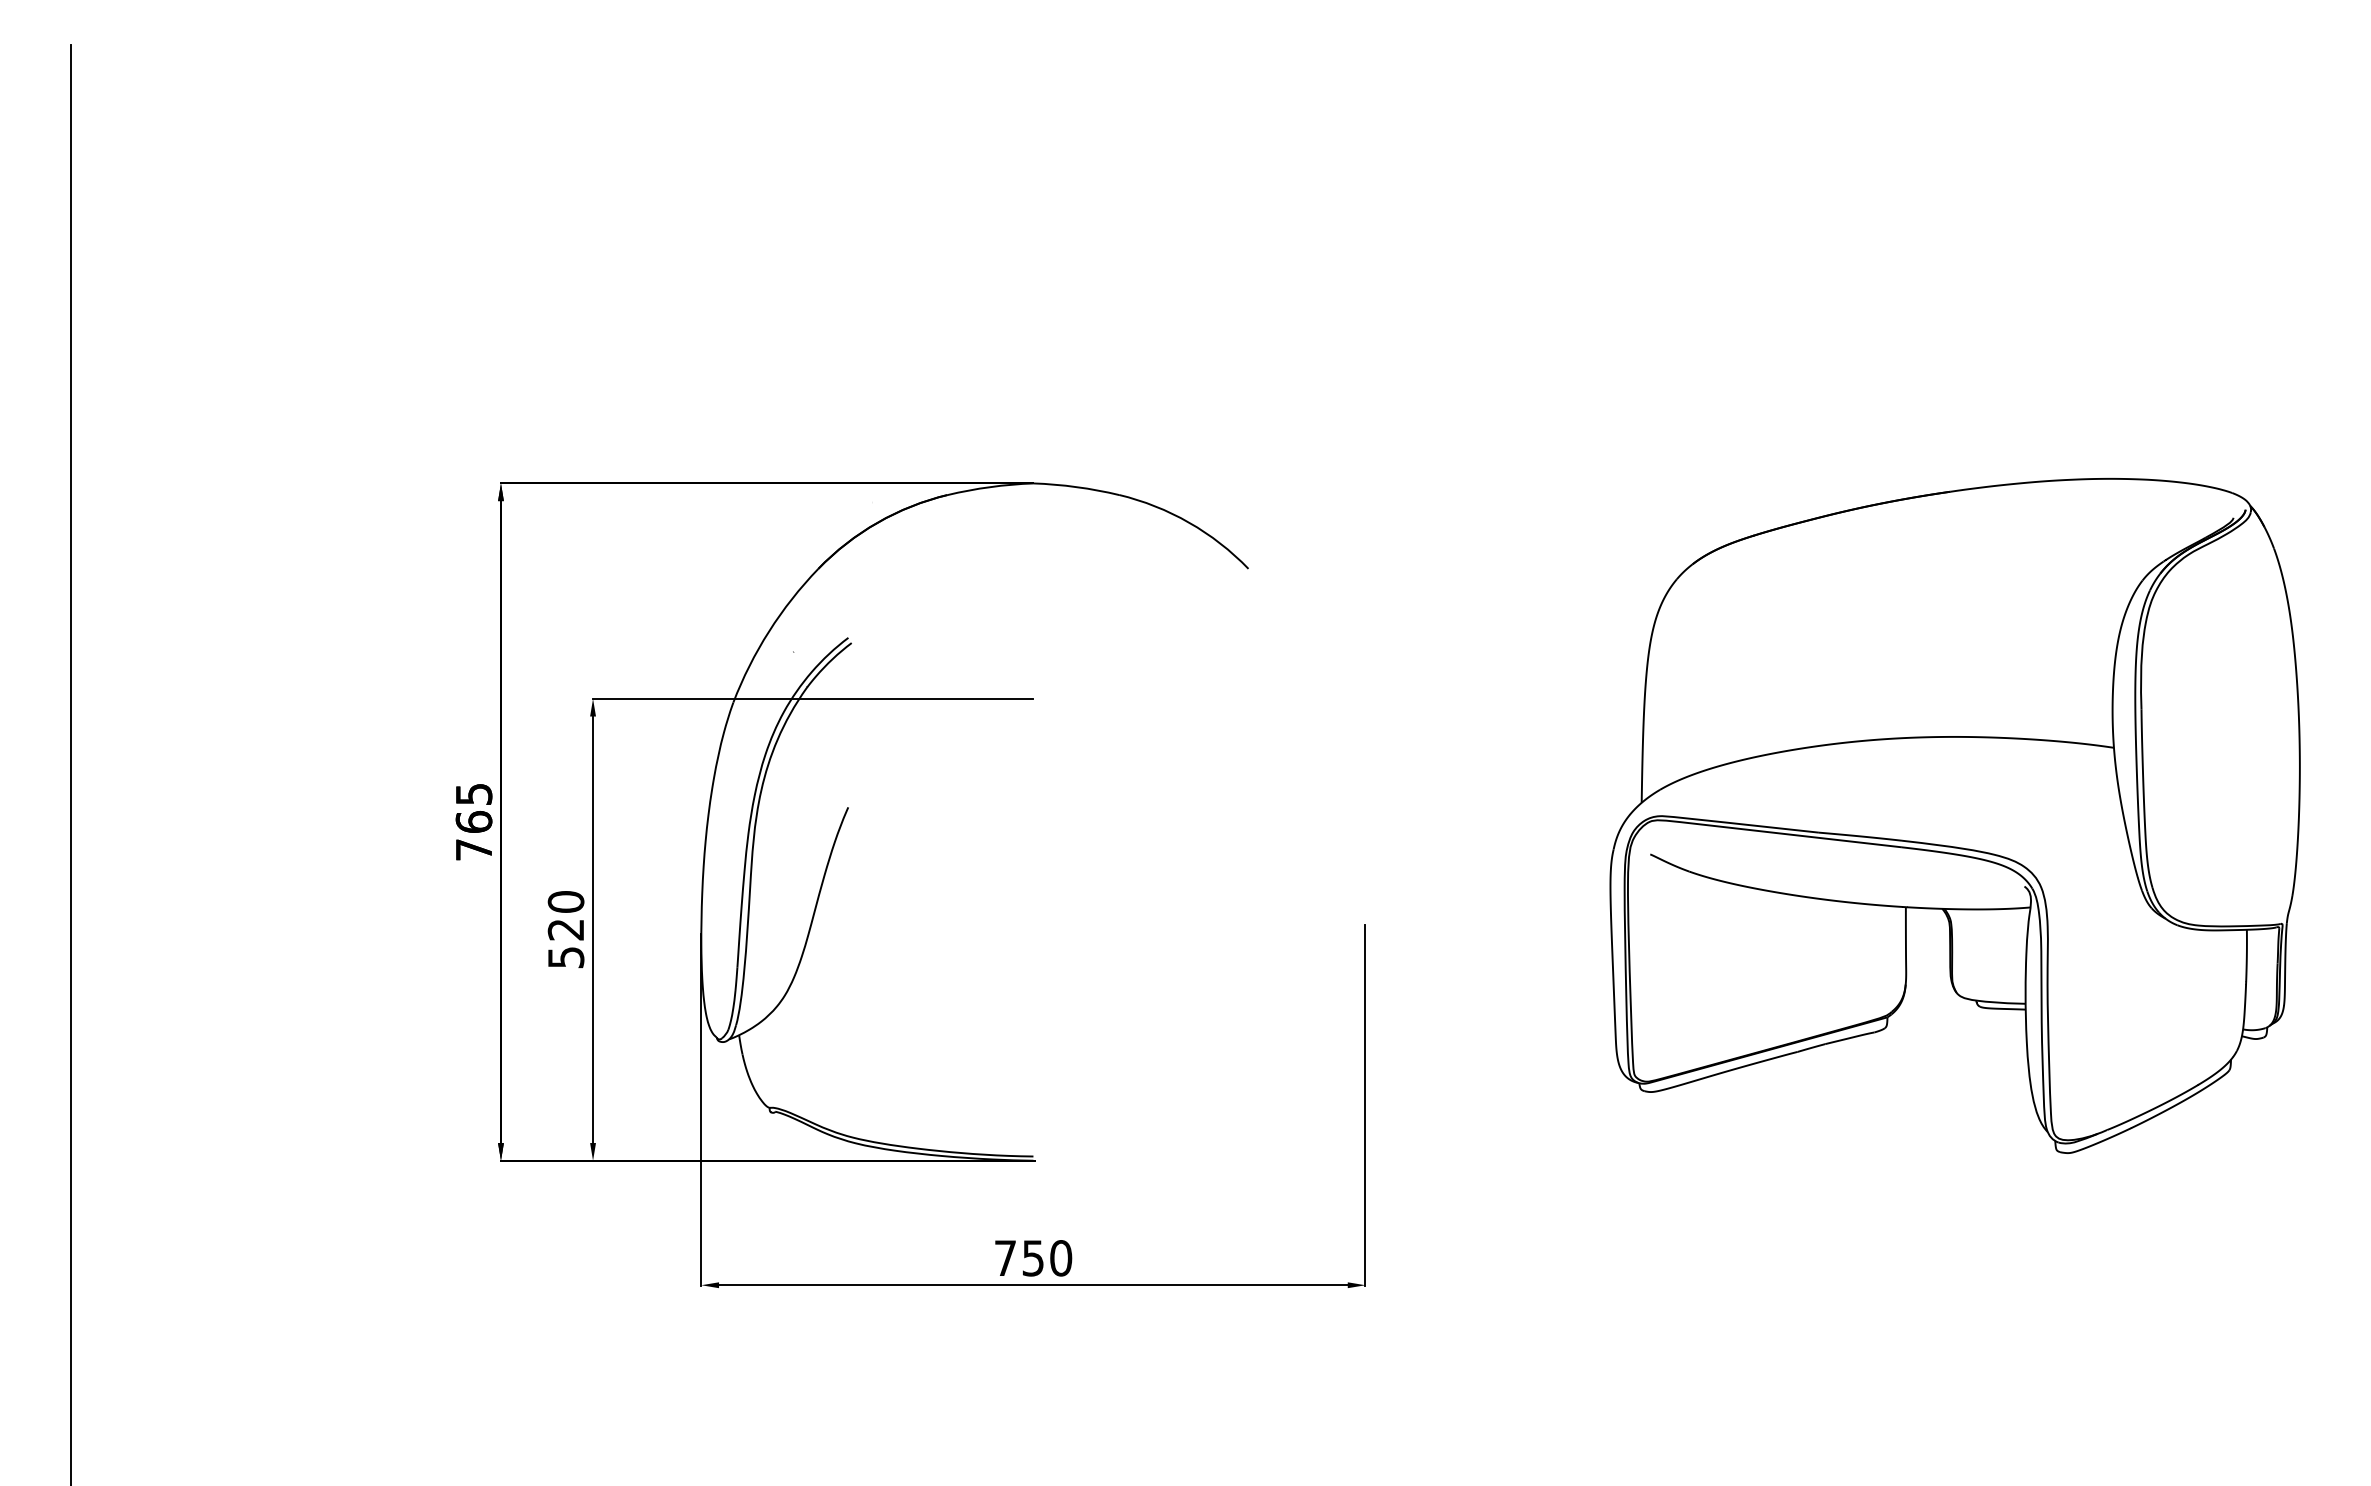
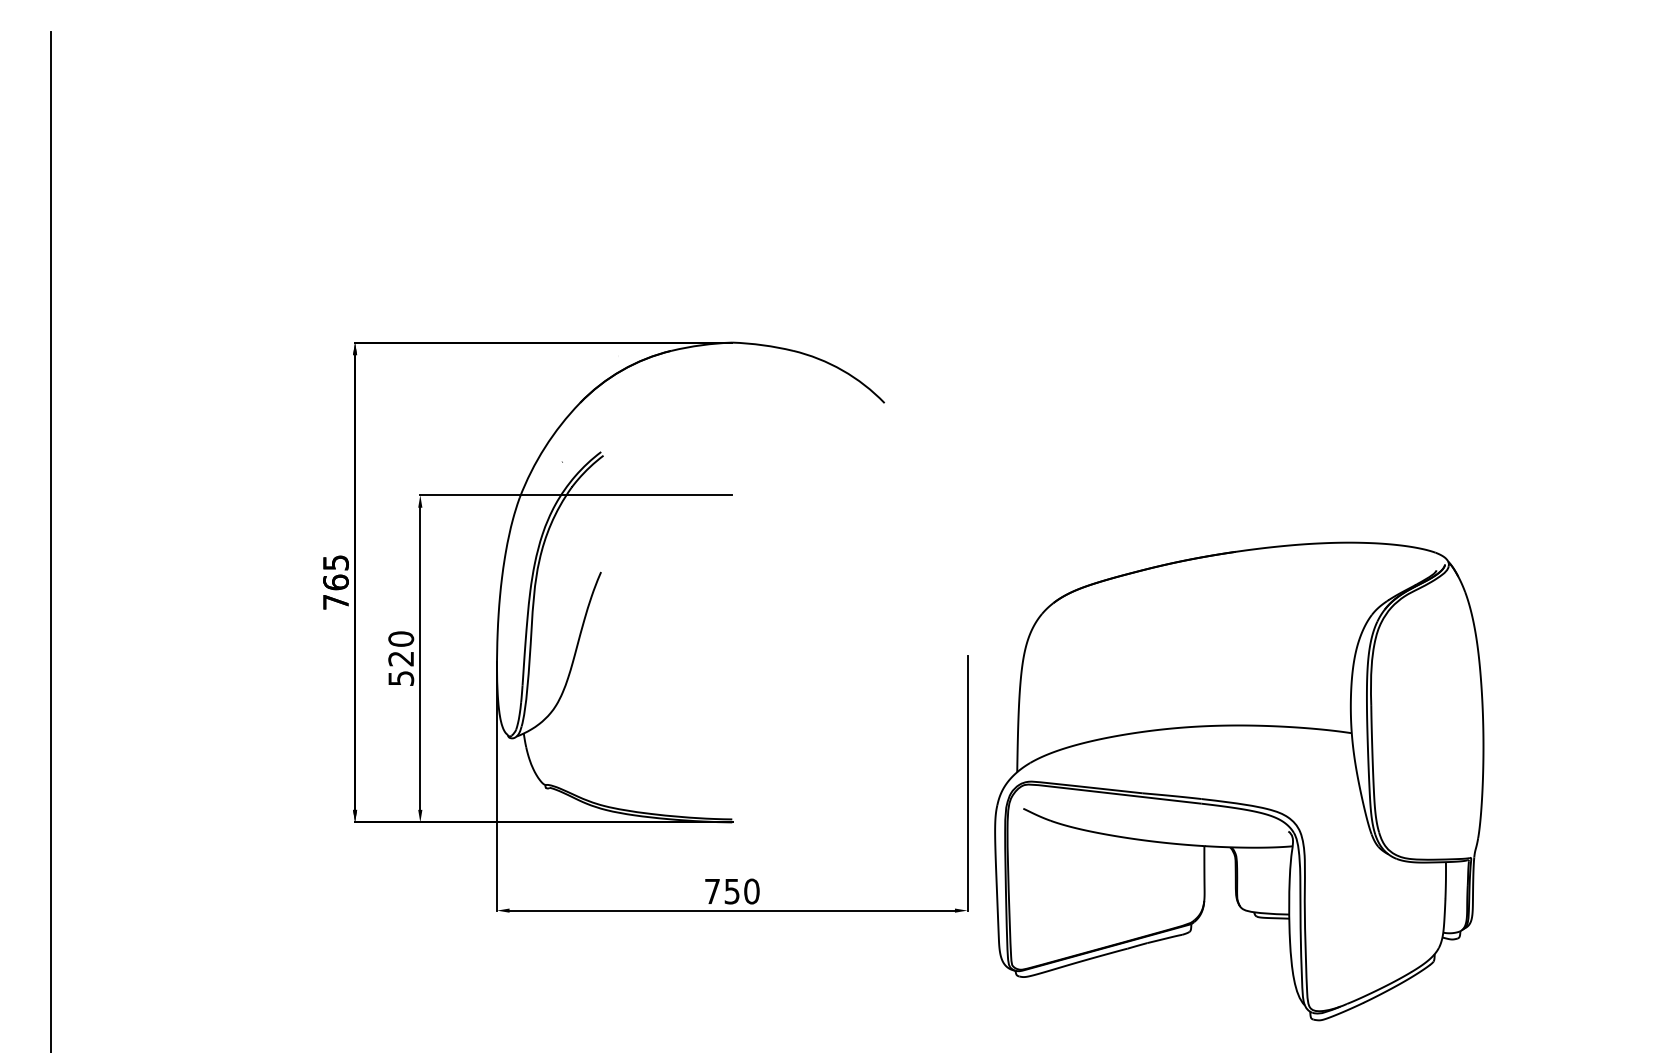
part: (1954, 815) -> (1238, 781), moved

